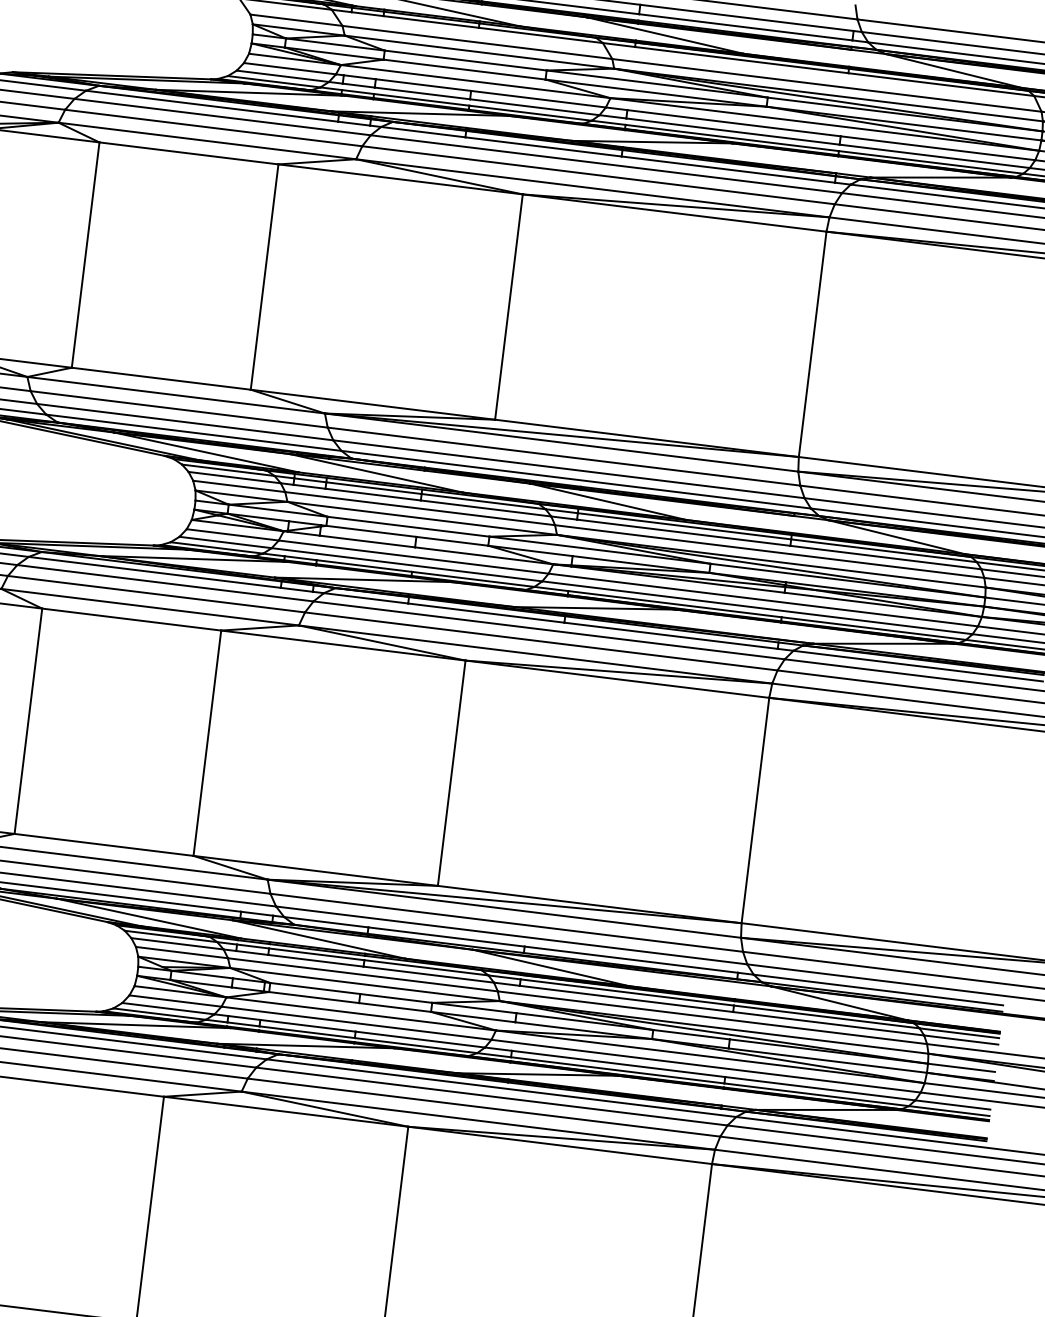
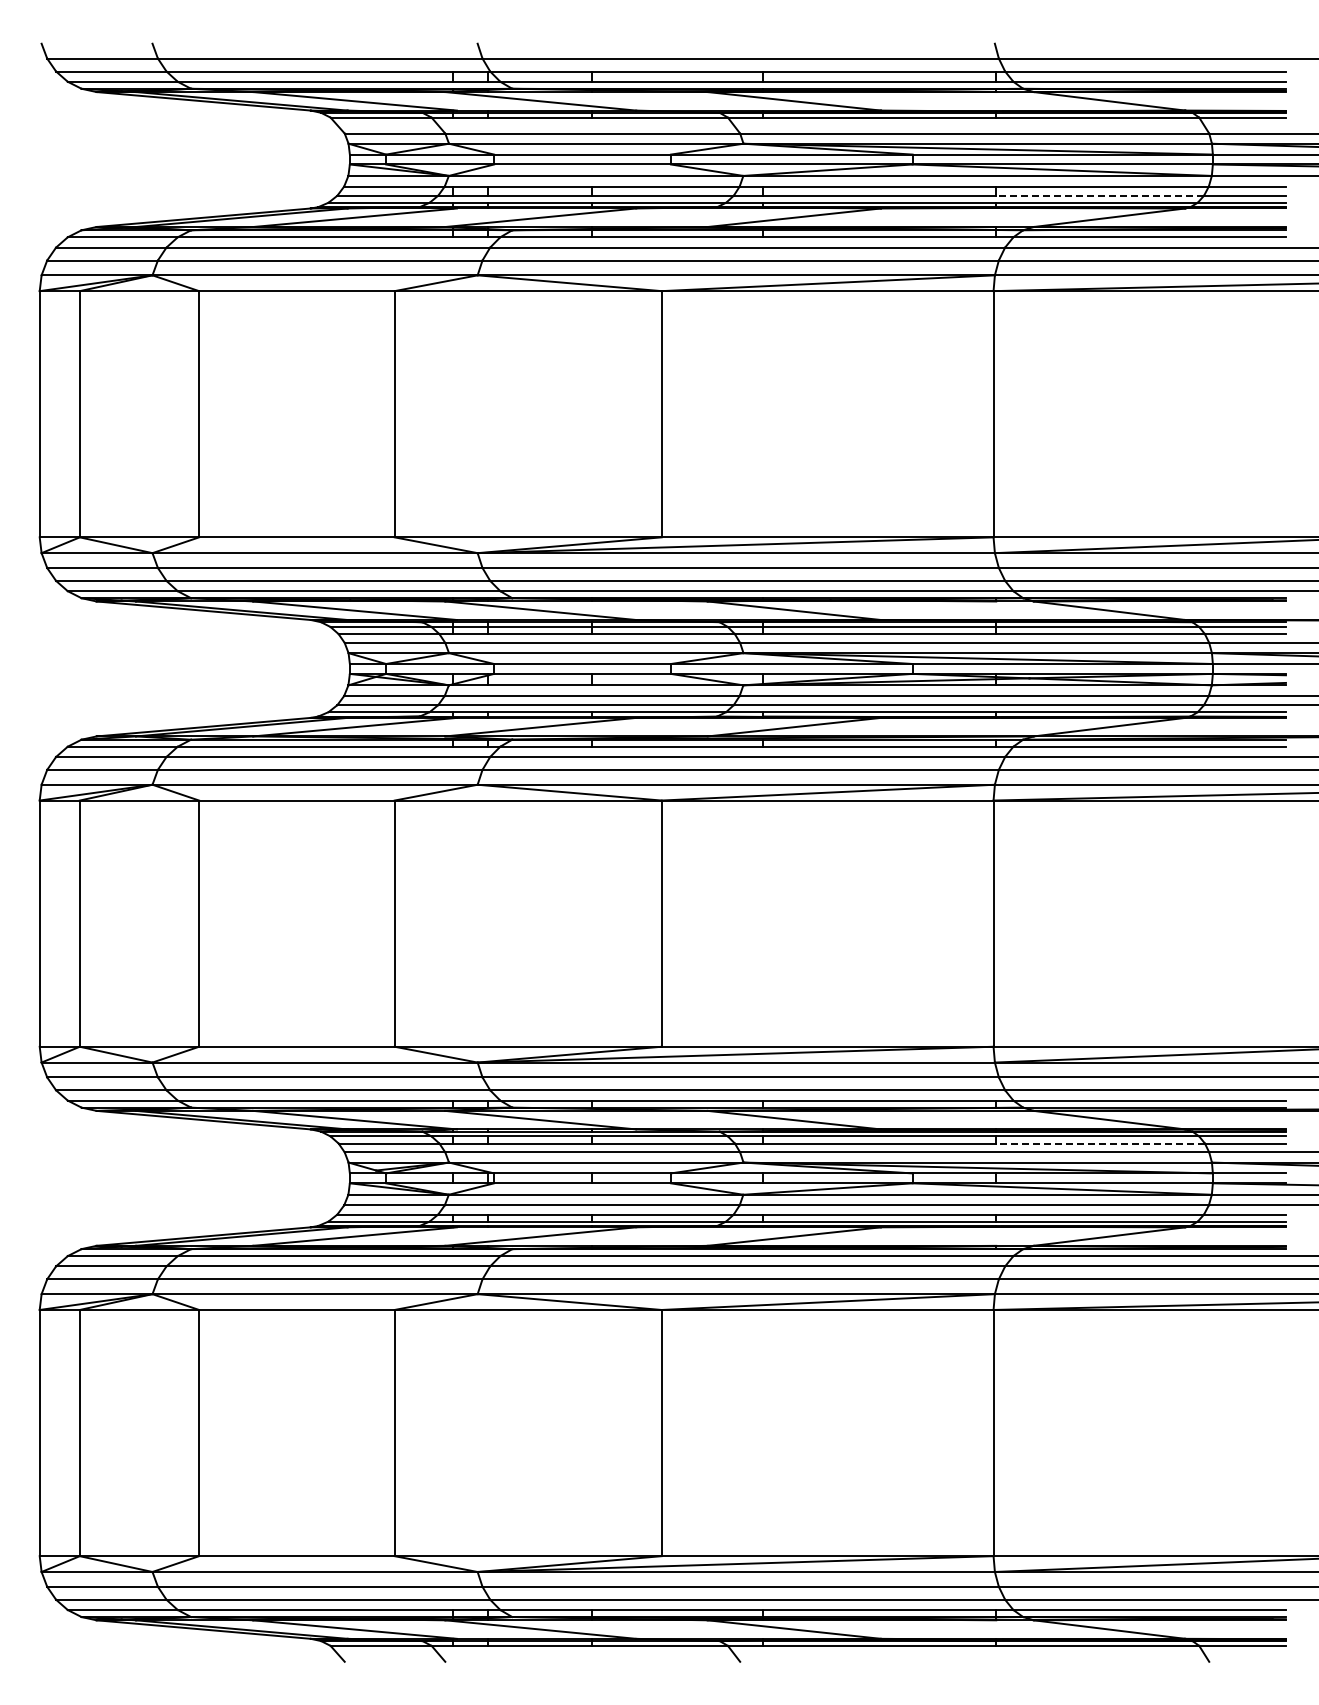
line: (935, 156) -> (1100, 195), solid -> dashed
line: (828, 1023) -> (1100, 1143), solid -> dashed

